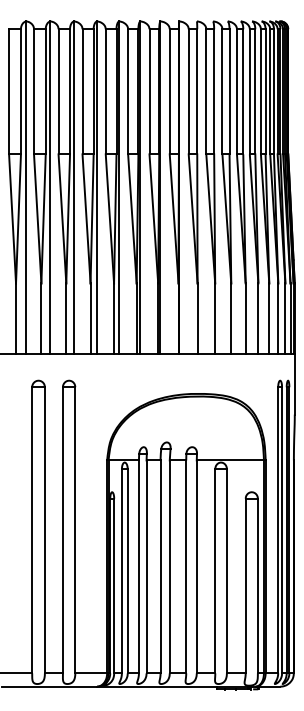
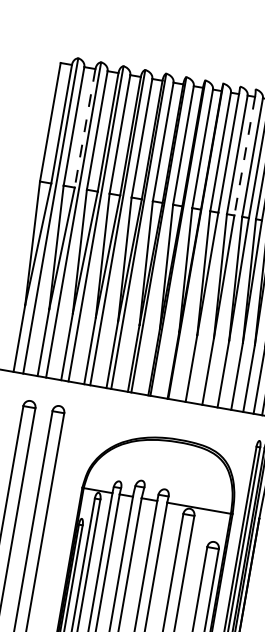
line: (45, 91) -> (84, 128), solid -> dashed
line: (214, 91) -> (245, 155), solid -> dashed

